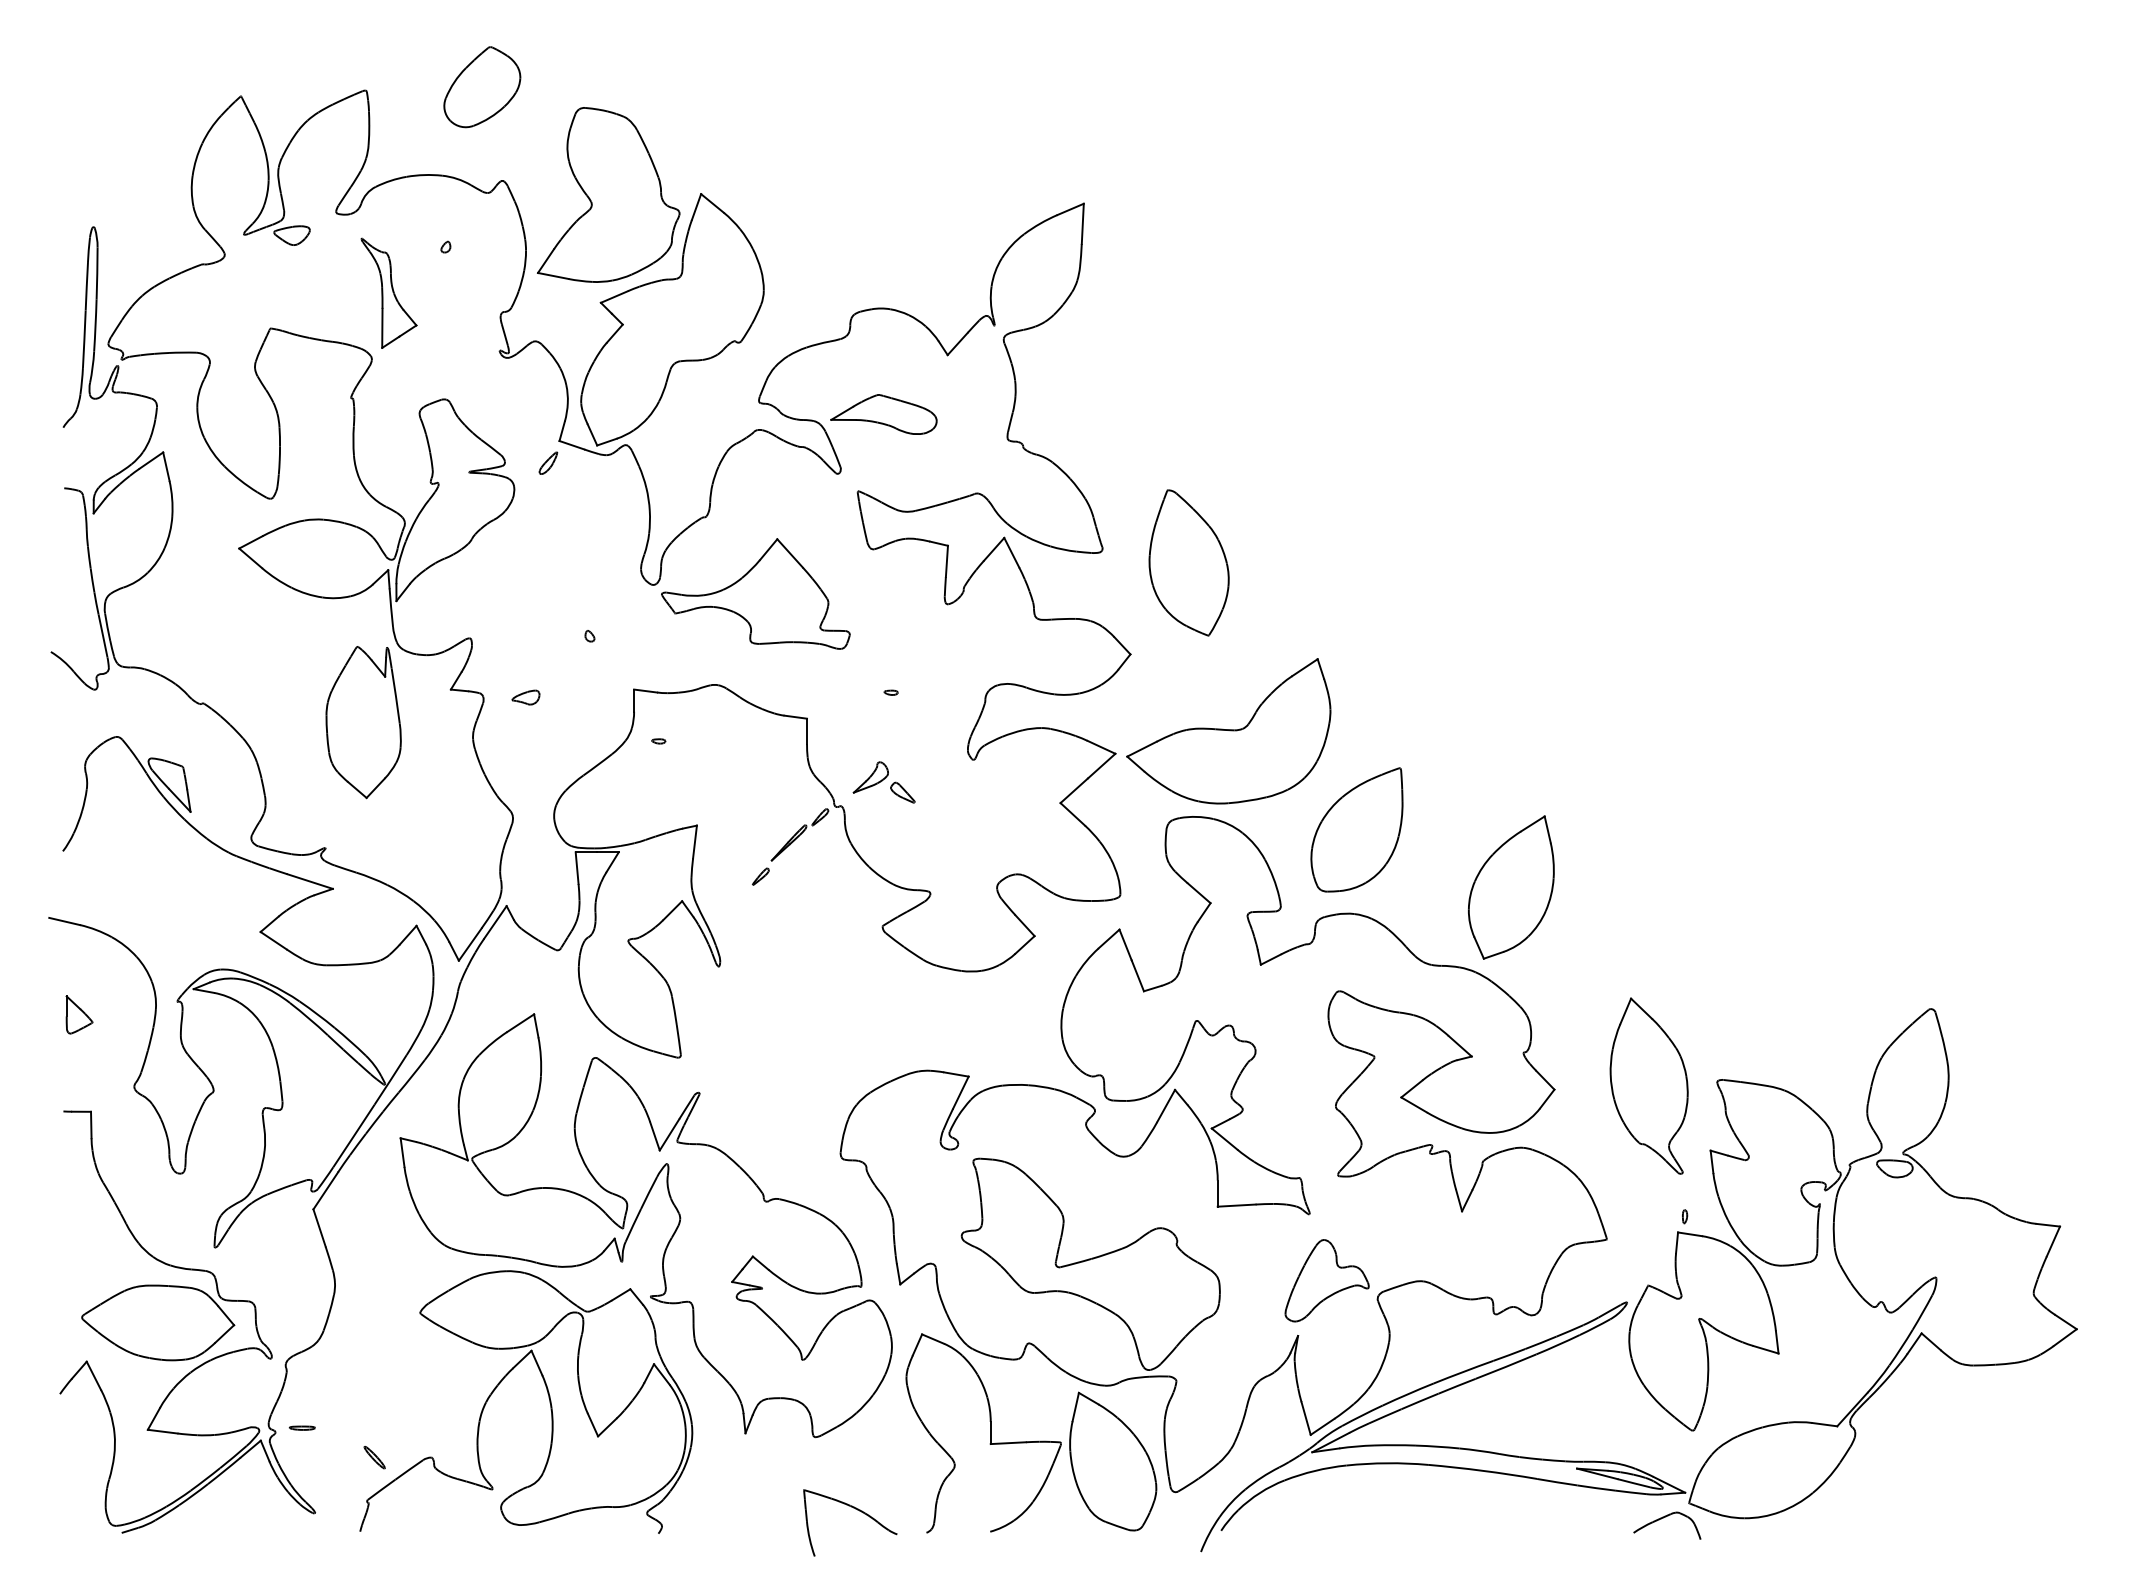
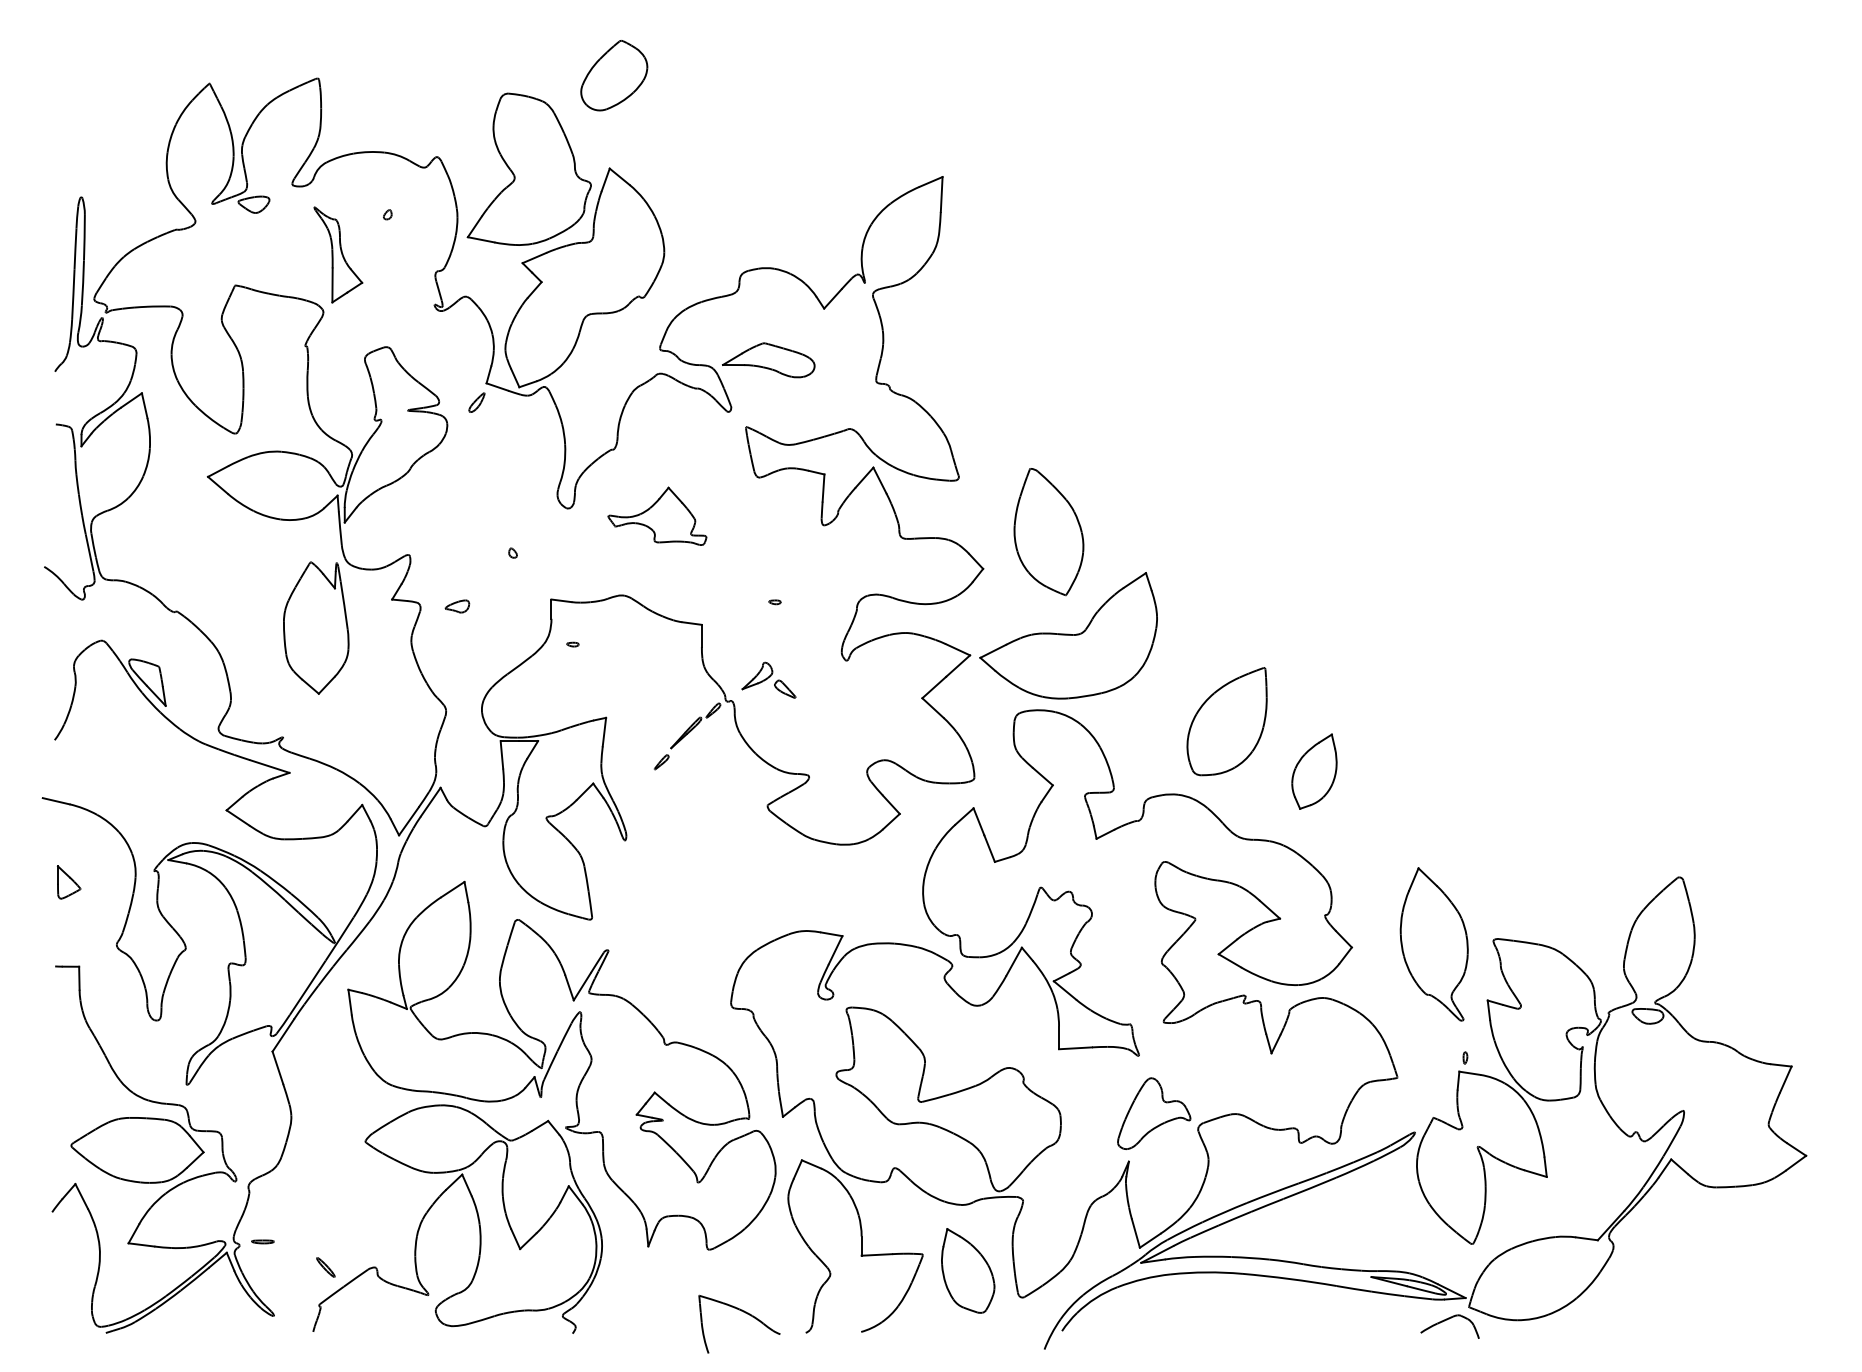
part: (482, 87) -> (614, 75), moved
part: (1188, 562) -> (1048, 531), moved
part: (755, 593) -> (657, 515), size x0.6
part: (1356, 829) -> (1226, 721), moved
part: (1511, 887) -> (1314, 771), size x0.6
part: (1113, 1461) -> (968, 1270), size x0.7

